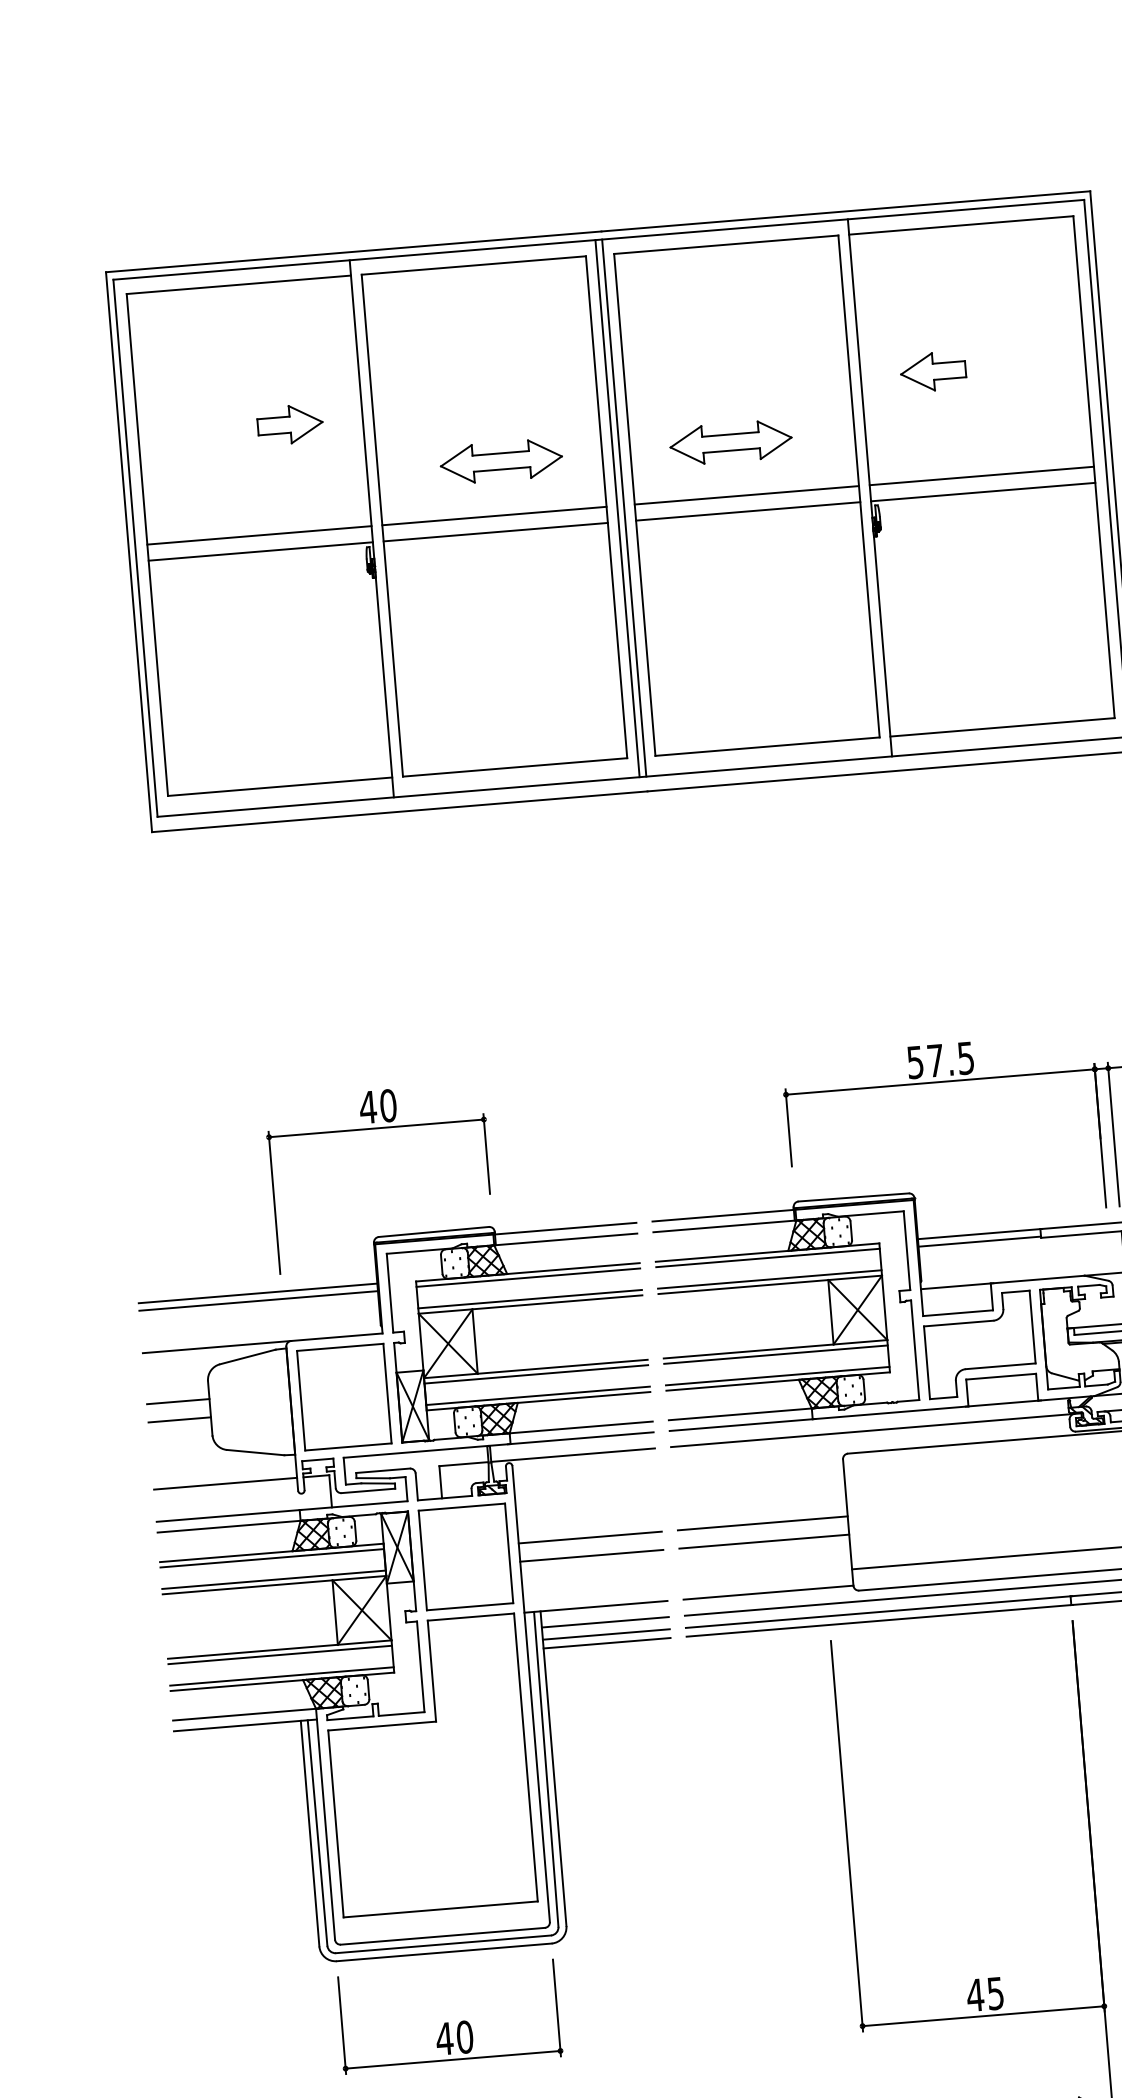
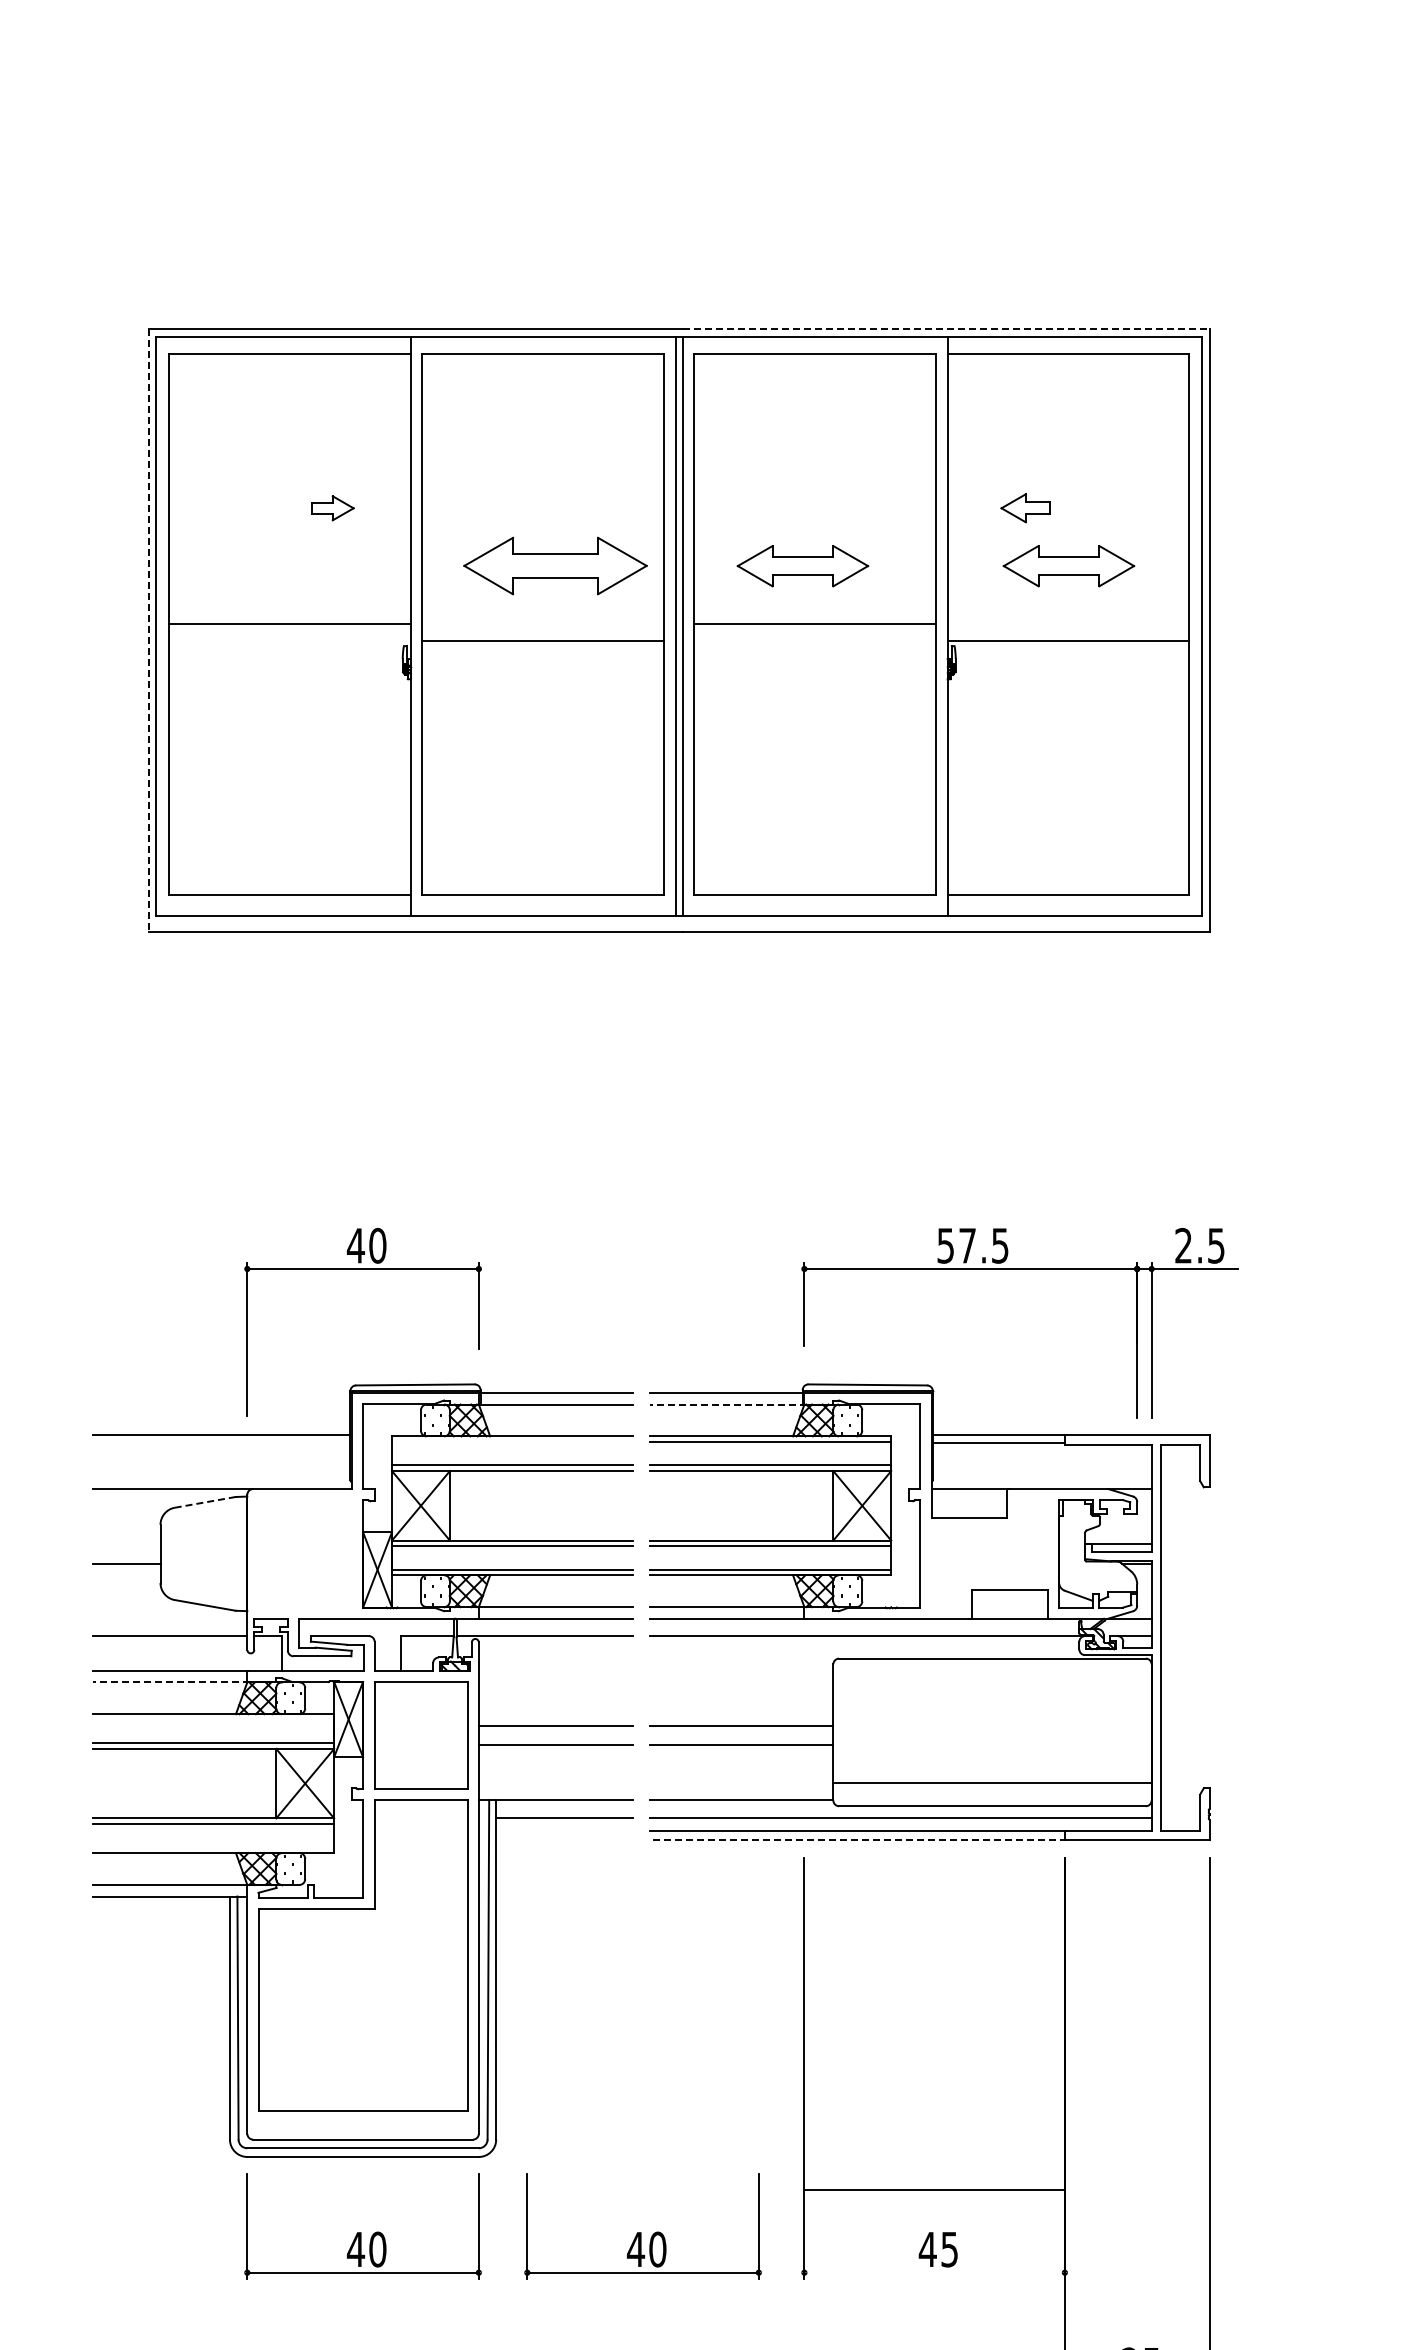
line: (846, 211) -> (946, 328), solid -> dashed
part: (933, 372) -> (1025, 508), size x0.7
part: (977, 422) -> (1068, 566), added
part: (290, 425) -> (332, 508), size x0.6
part: (501, 461) -> (555, 566), size x1.4
line: (981, 475) -> (1068, 623), removed
line: (748, 511) -> (815, 641), removed
line: (494, 515) -> (543, 623), removed
line: (260, 551) -> (289, 641), removed
line: (128, 552) -> (148, 630), solid -> dashed
line: (725, 1226) -> (728, 1404), solid -> dashed
line: (528, 1277) -> (512, 1442), removed
line: (258, 1301) -> (221, 1443), removed
part: (979, 1344) -> (989, 1553), removed
line: (248, 1357) -> (205, 1502), solid -> dashed
part: (344, 1396) -> (305, 1553), removed
line: (177, 1402) -> (126, 1544), removed
line: (230, 1526) -> (171, 1682), solid -> dashed
line: (272, 1557) -> (213, 1719), removed
line: (878, 1621) -> (857, 1840), solid -> dashed
line: (606, 1634) -> (564, 1830), removed
line: (606, 1643) -> (564, 1840), removed
line: (281, 1676) -> (213, 1847), removed
part: (708, 2001) -> (641, 2232), added
line: (983, 2016) -> (934, 2189), moved

